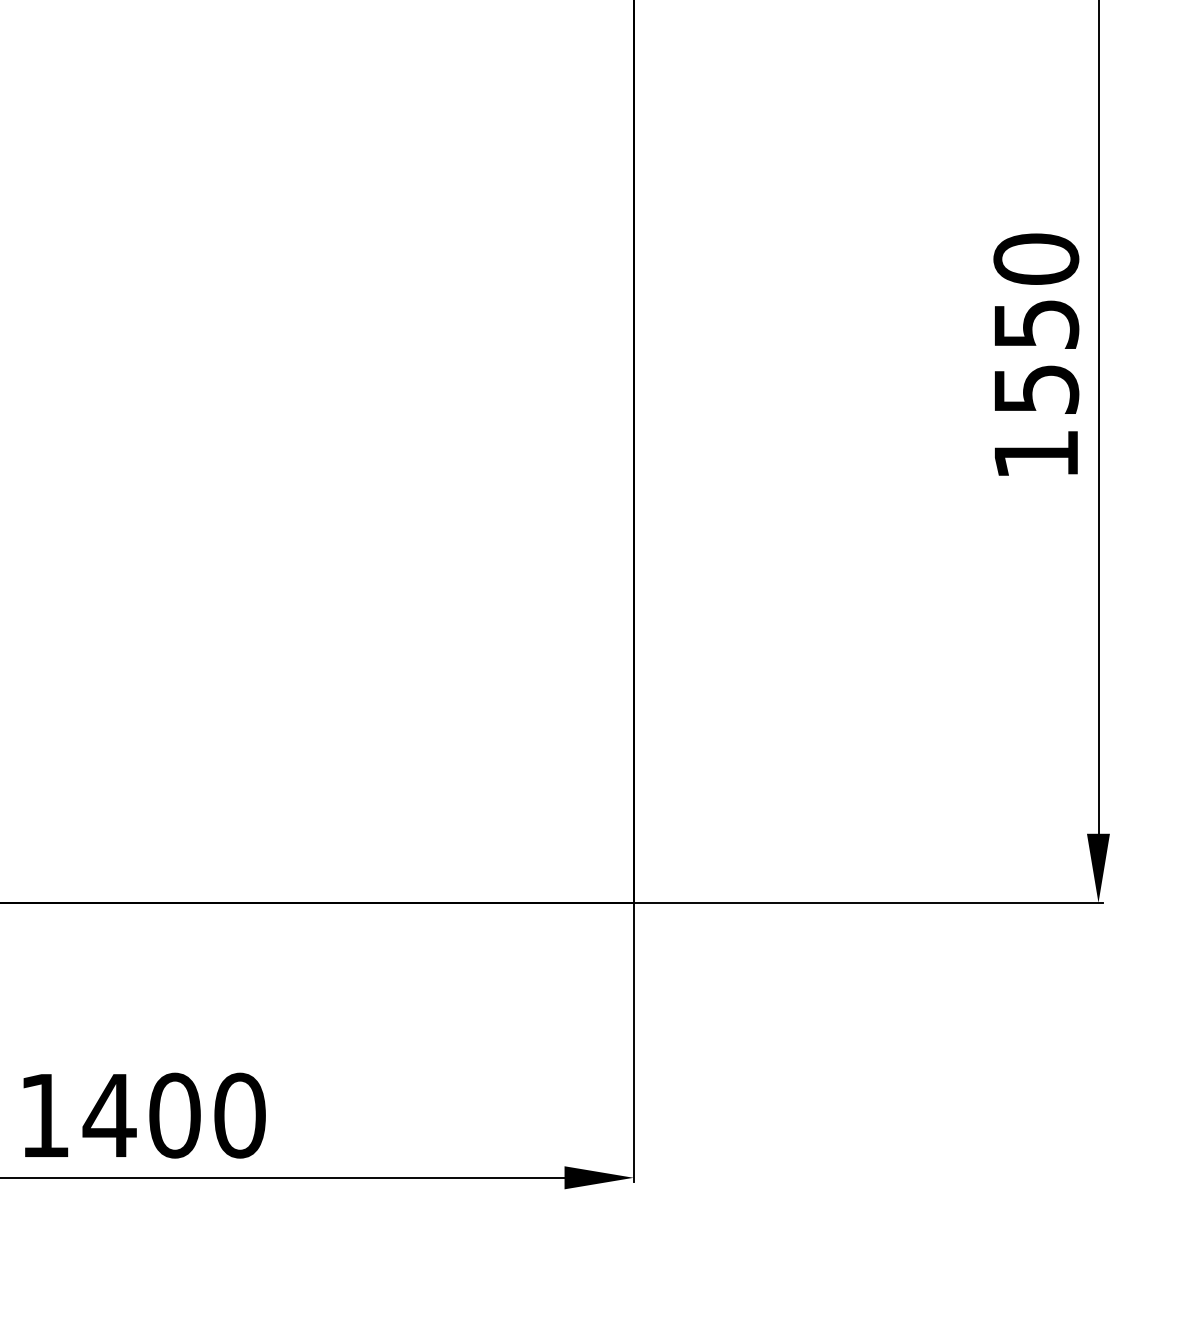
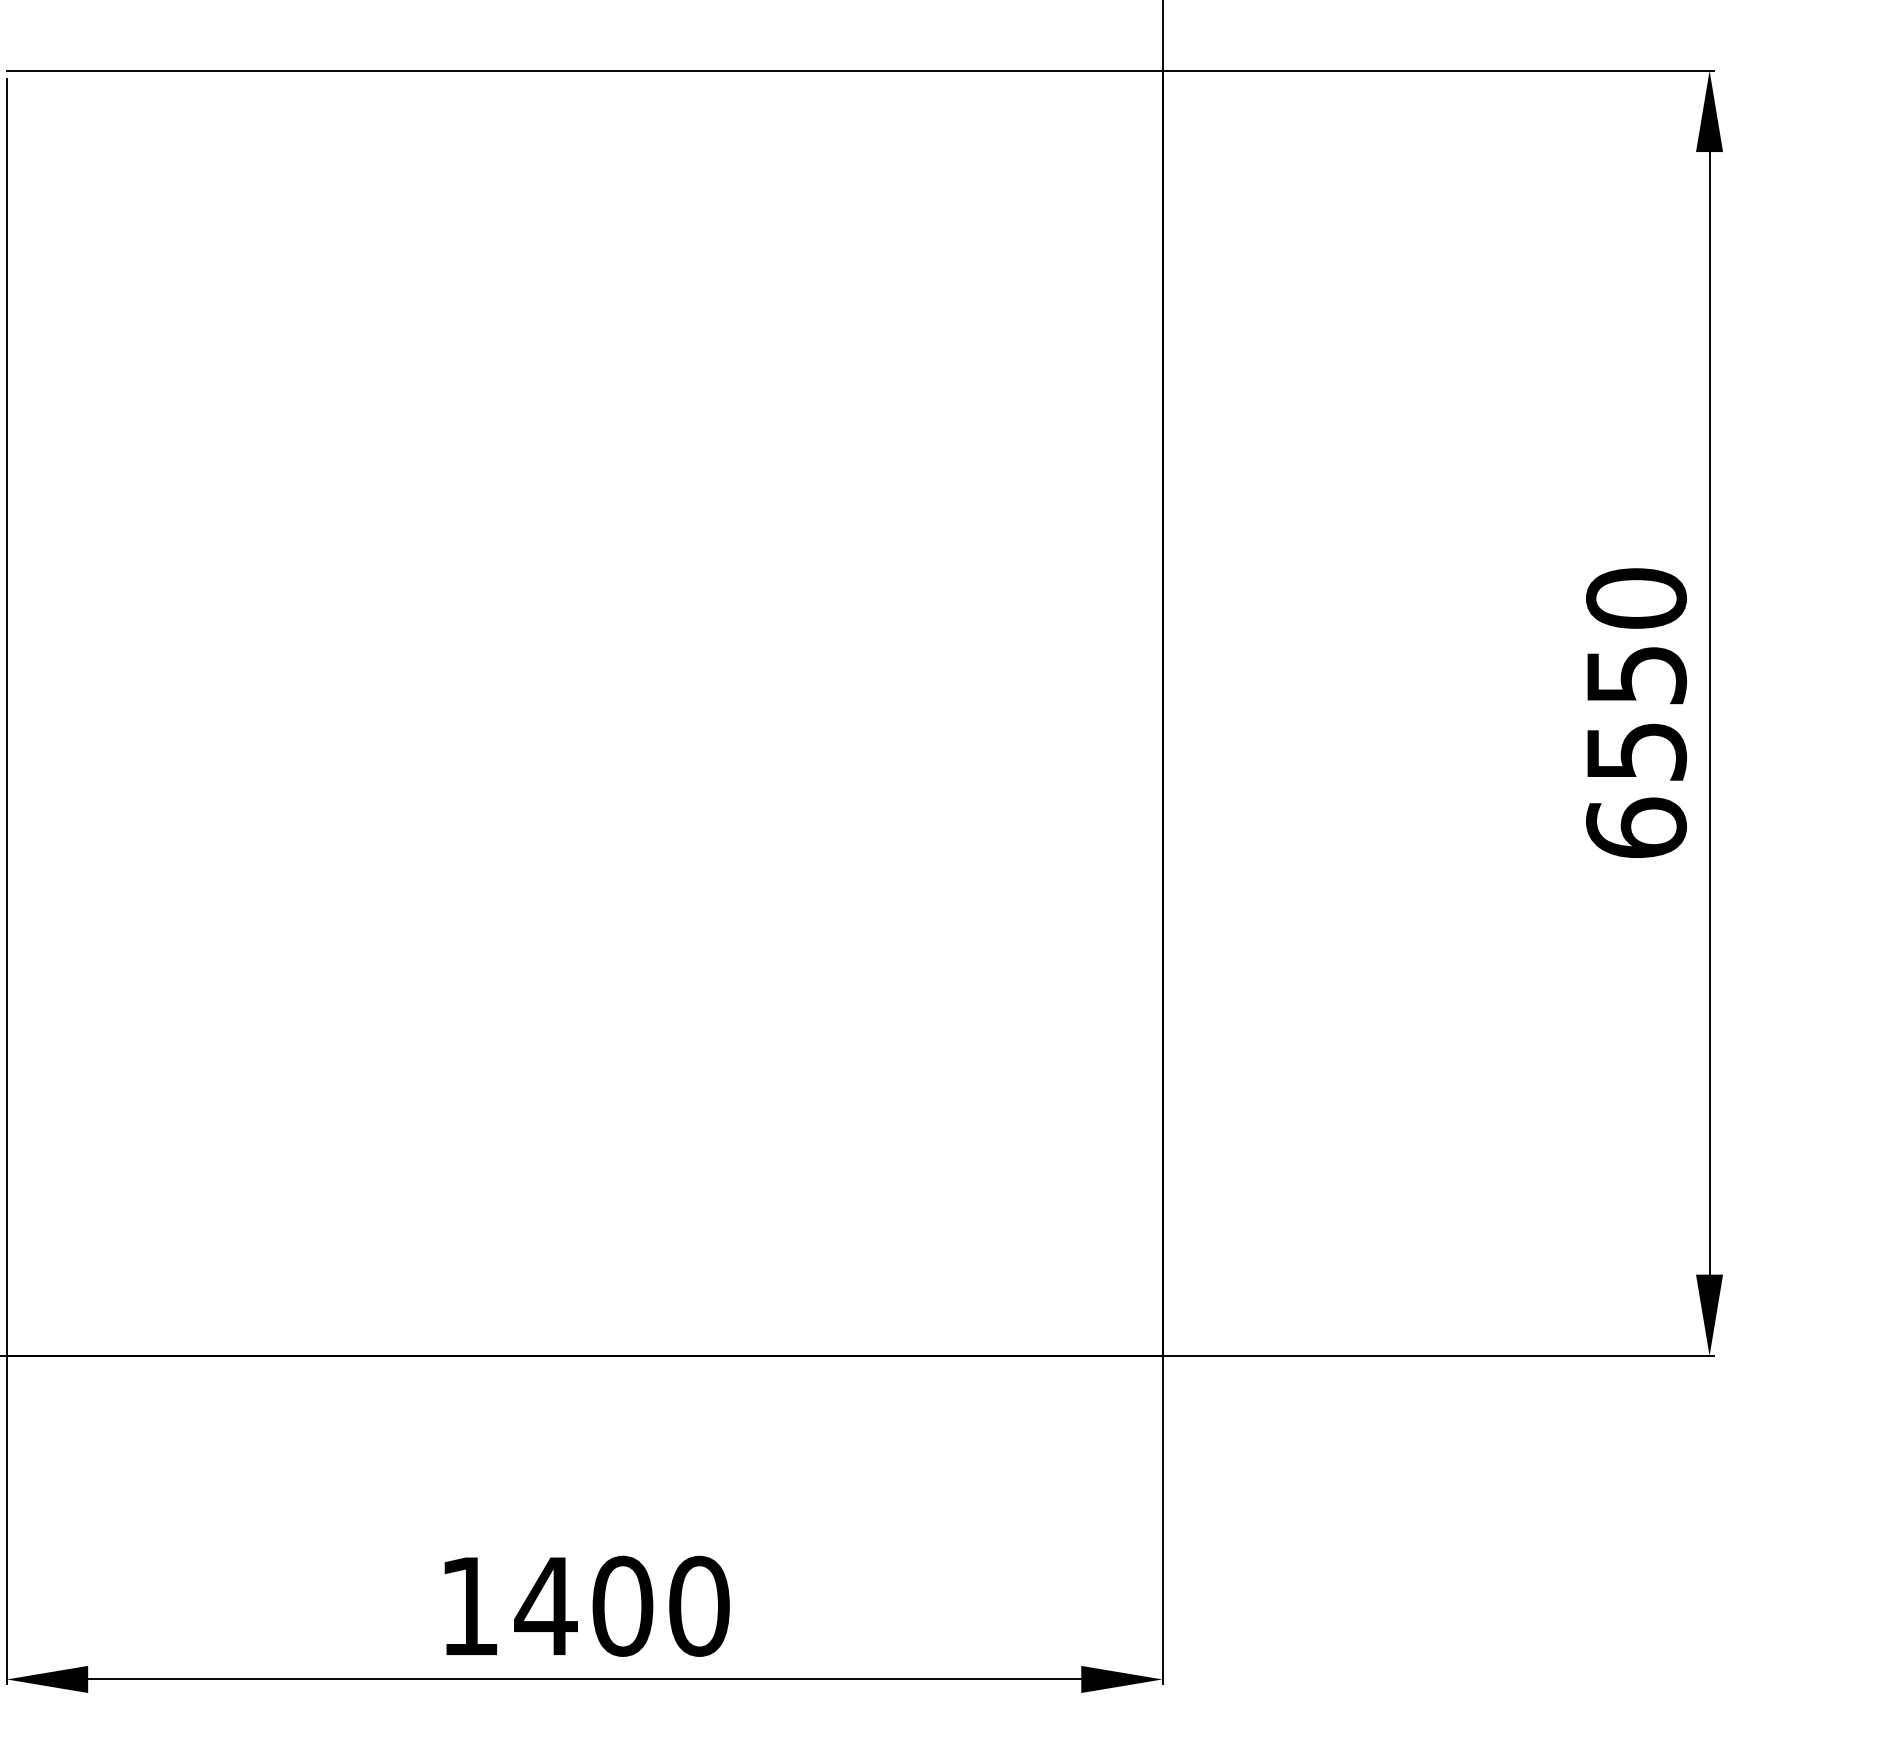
text: (1036, 453) -> (1636, 827), 1550 -> 6550

